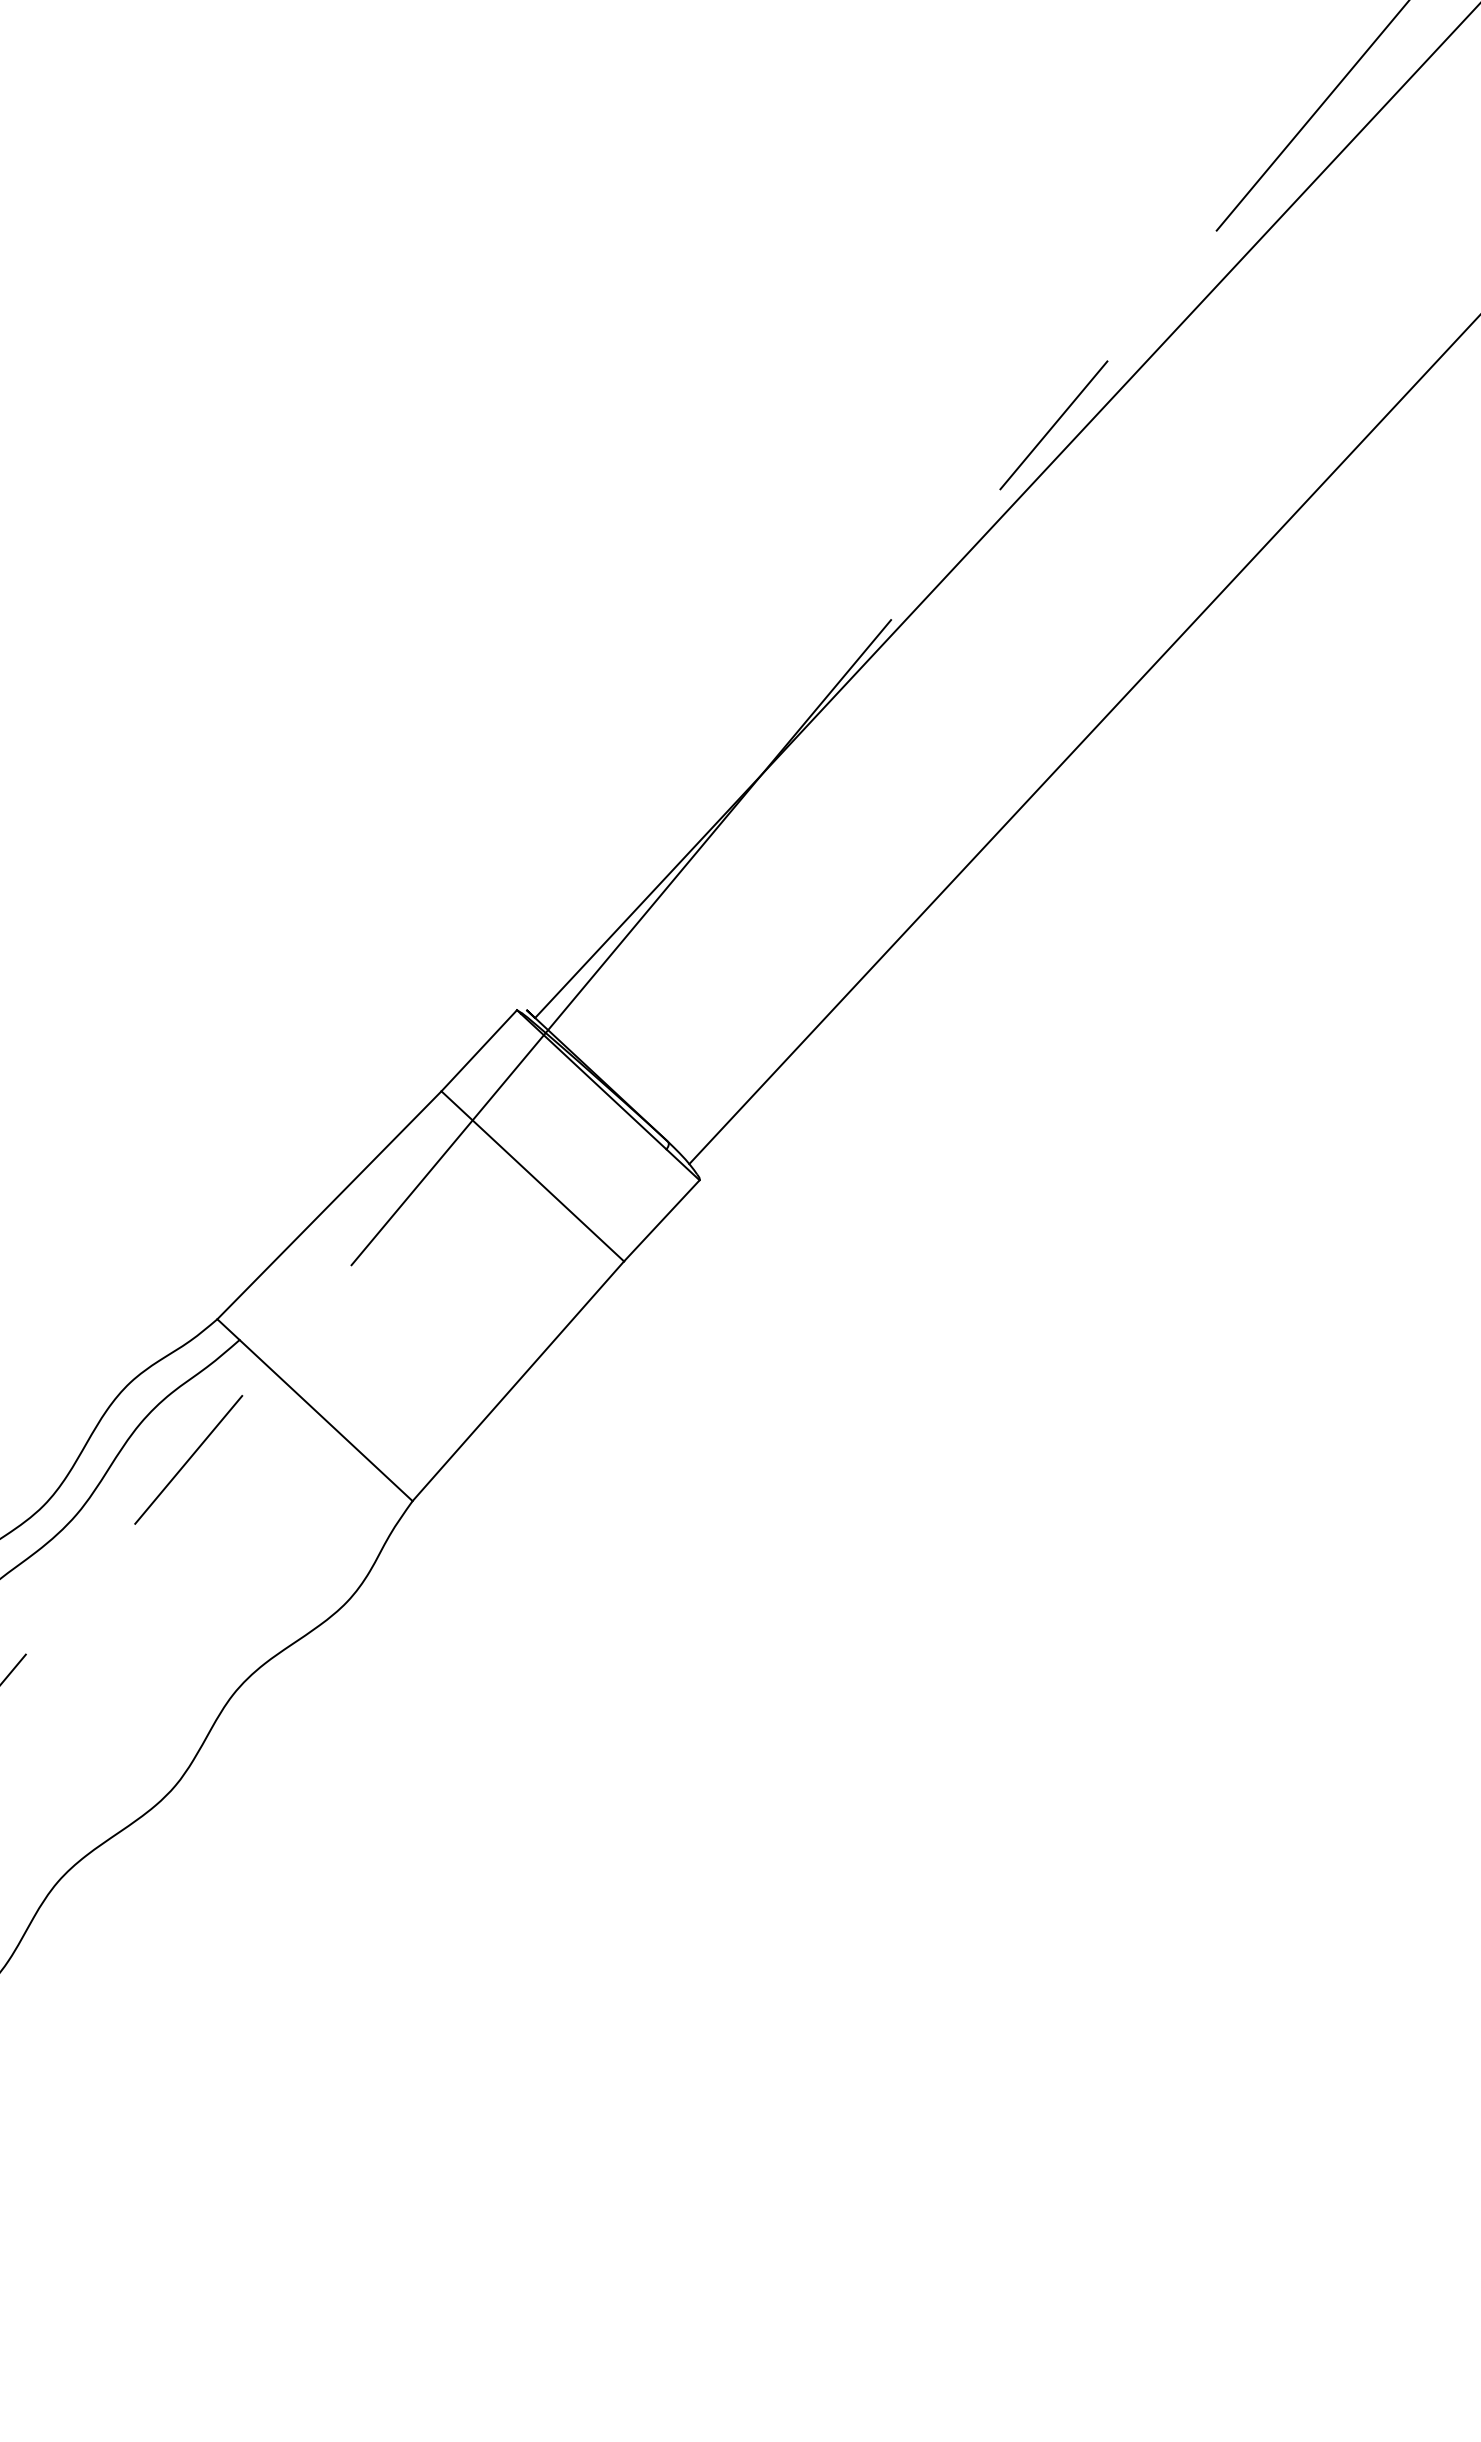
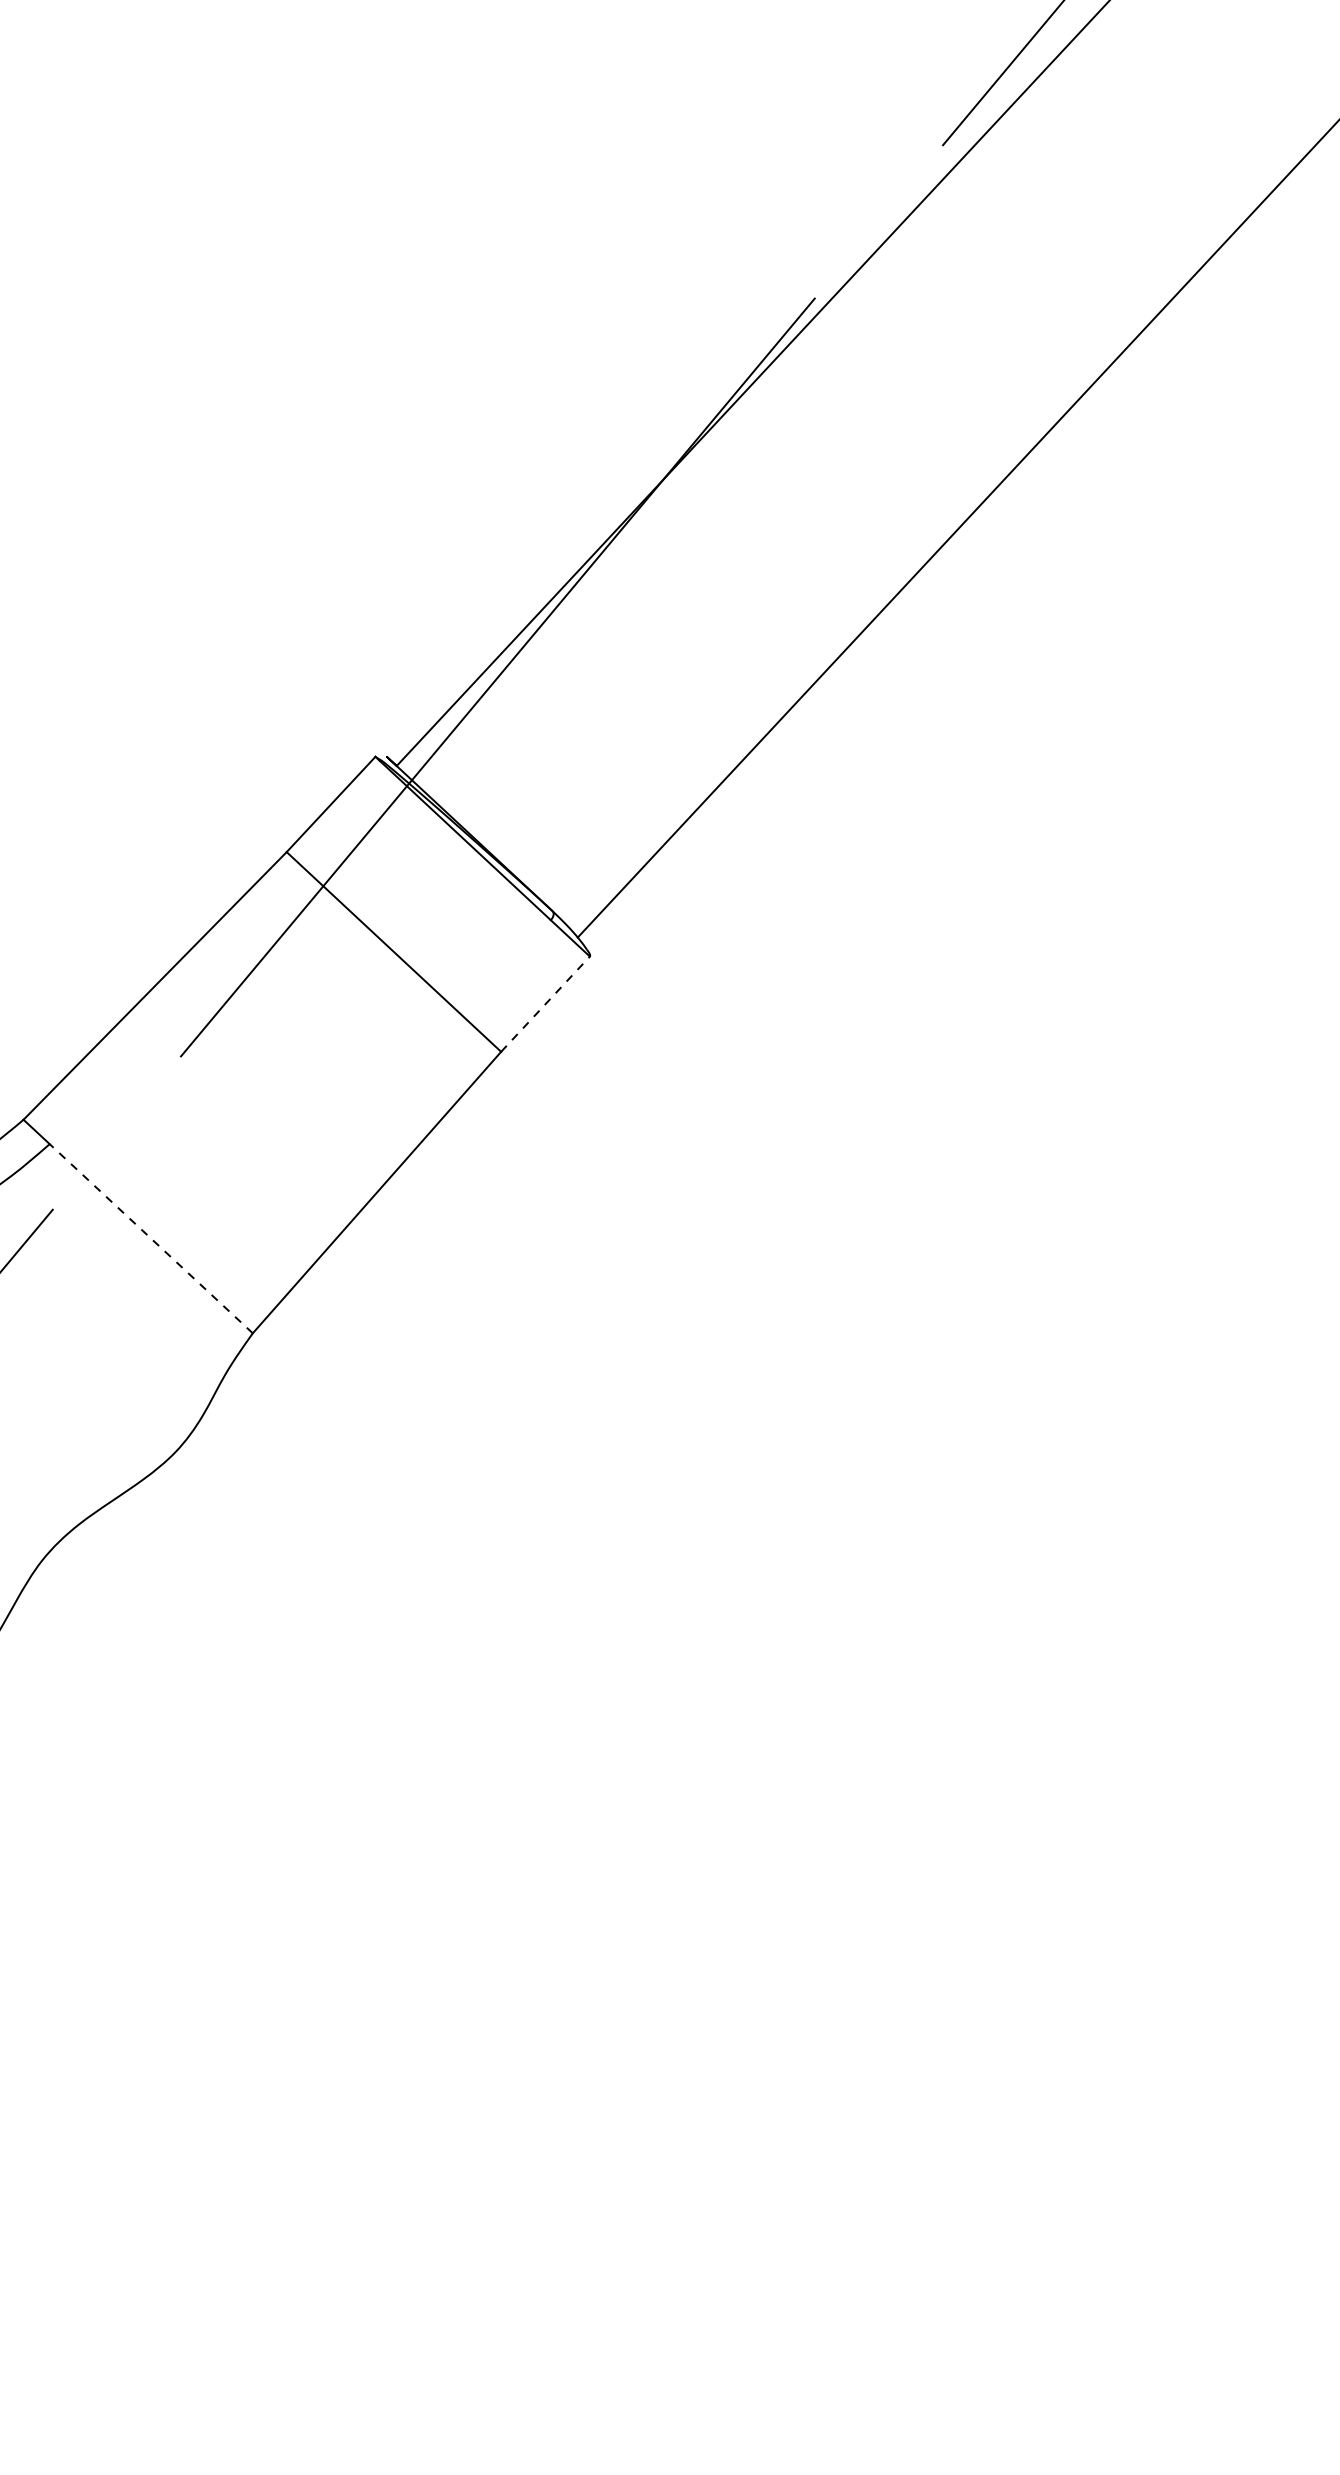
line: (662, 1220) -> (546, 1003), solid -> dashed
line: (325, 1420) -> (150, 1238), solid -> dashed

